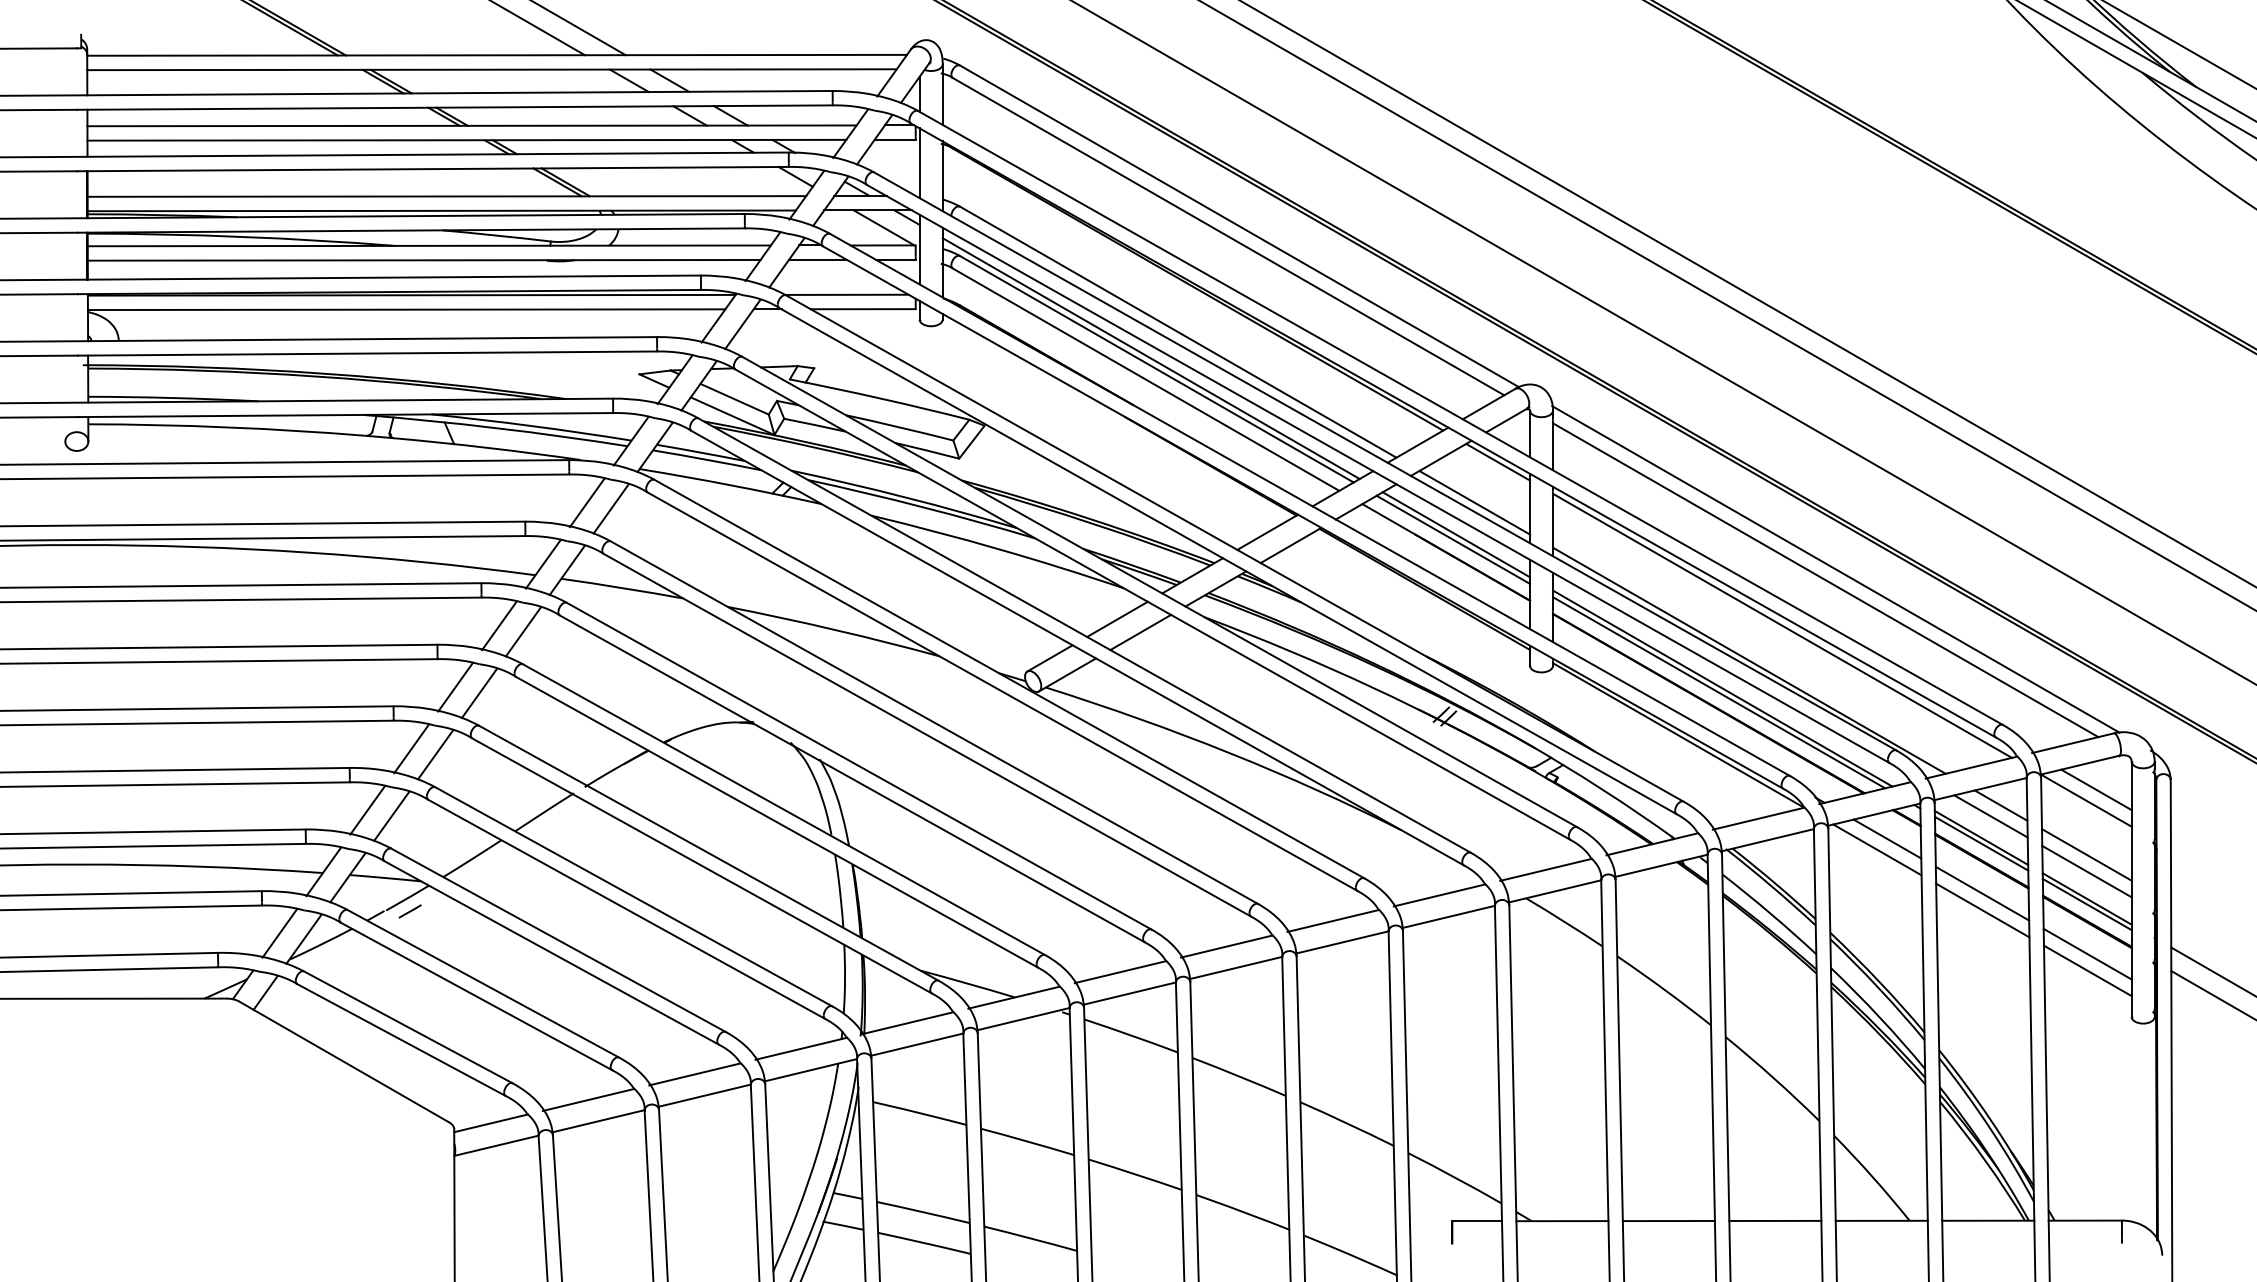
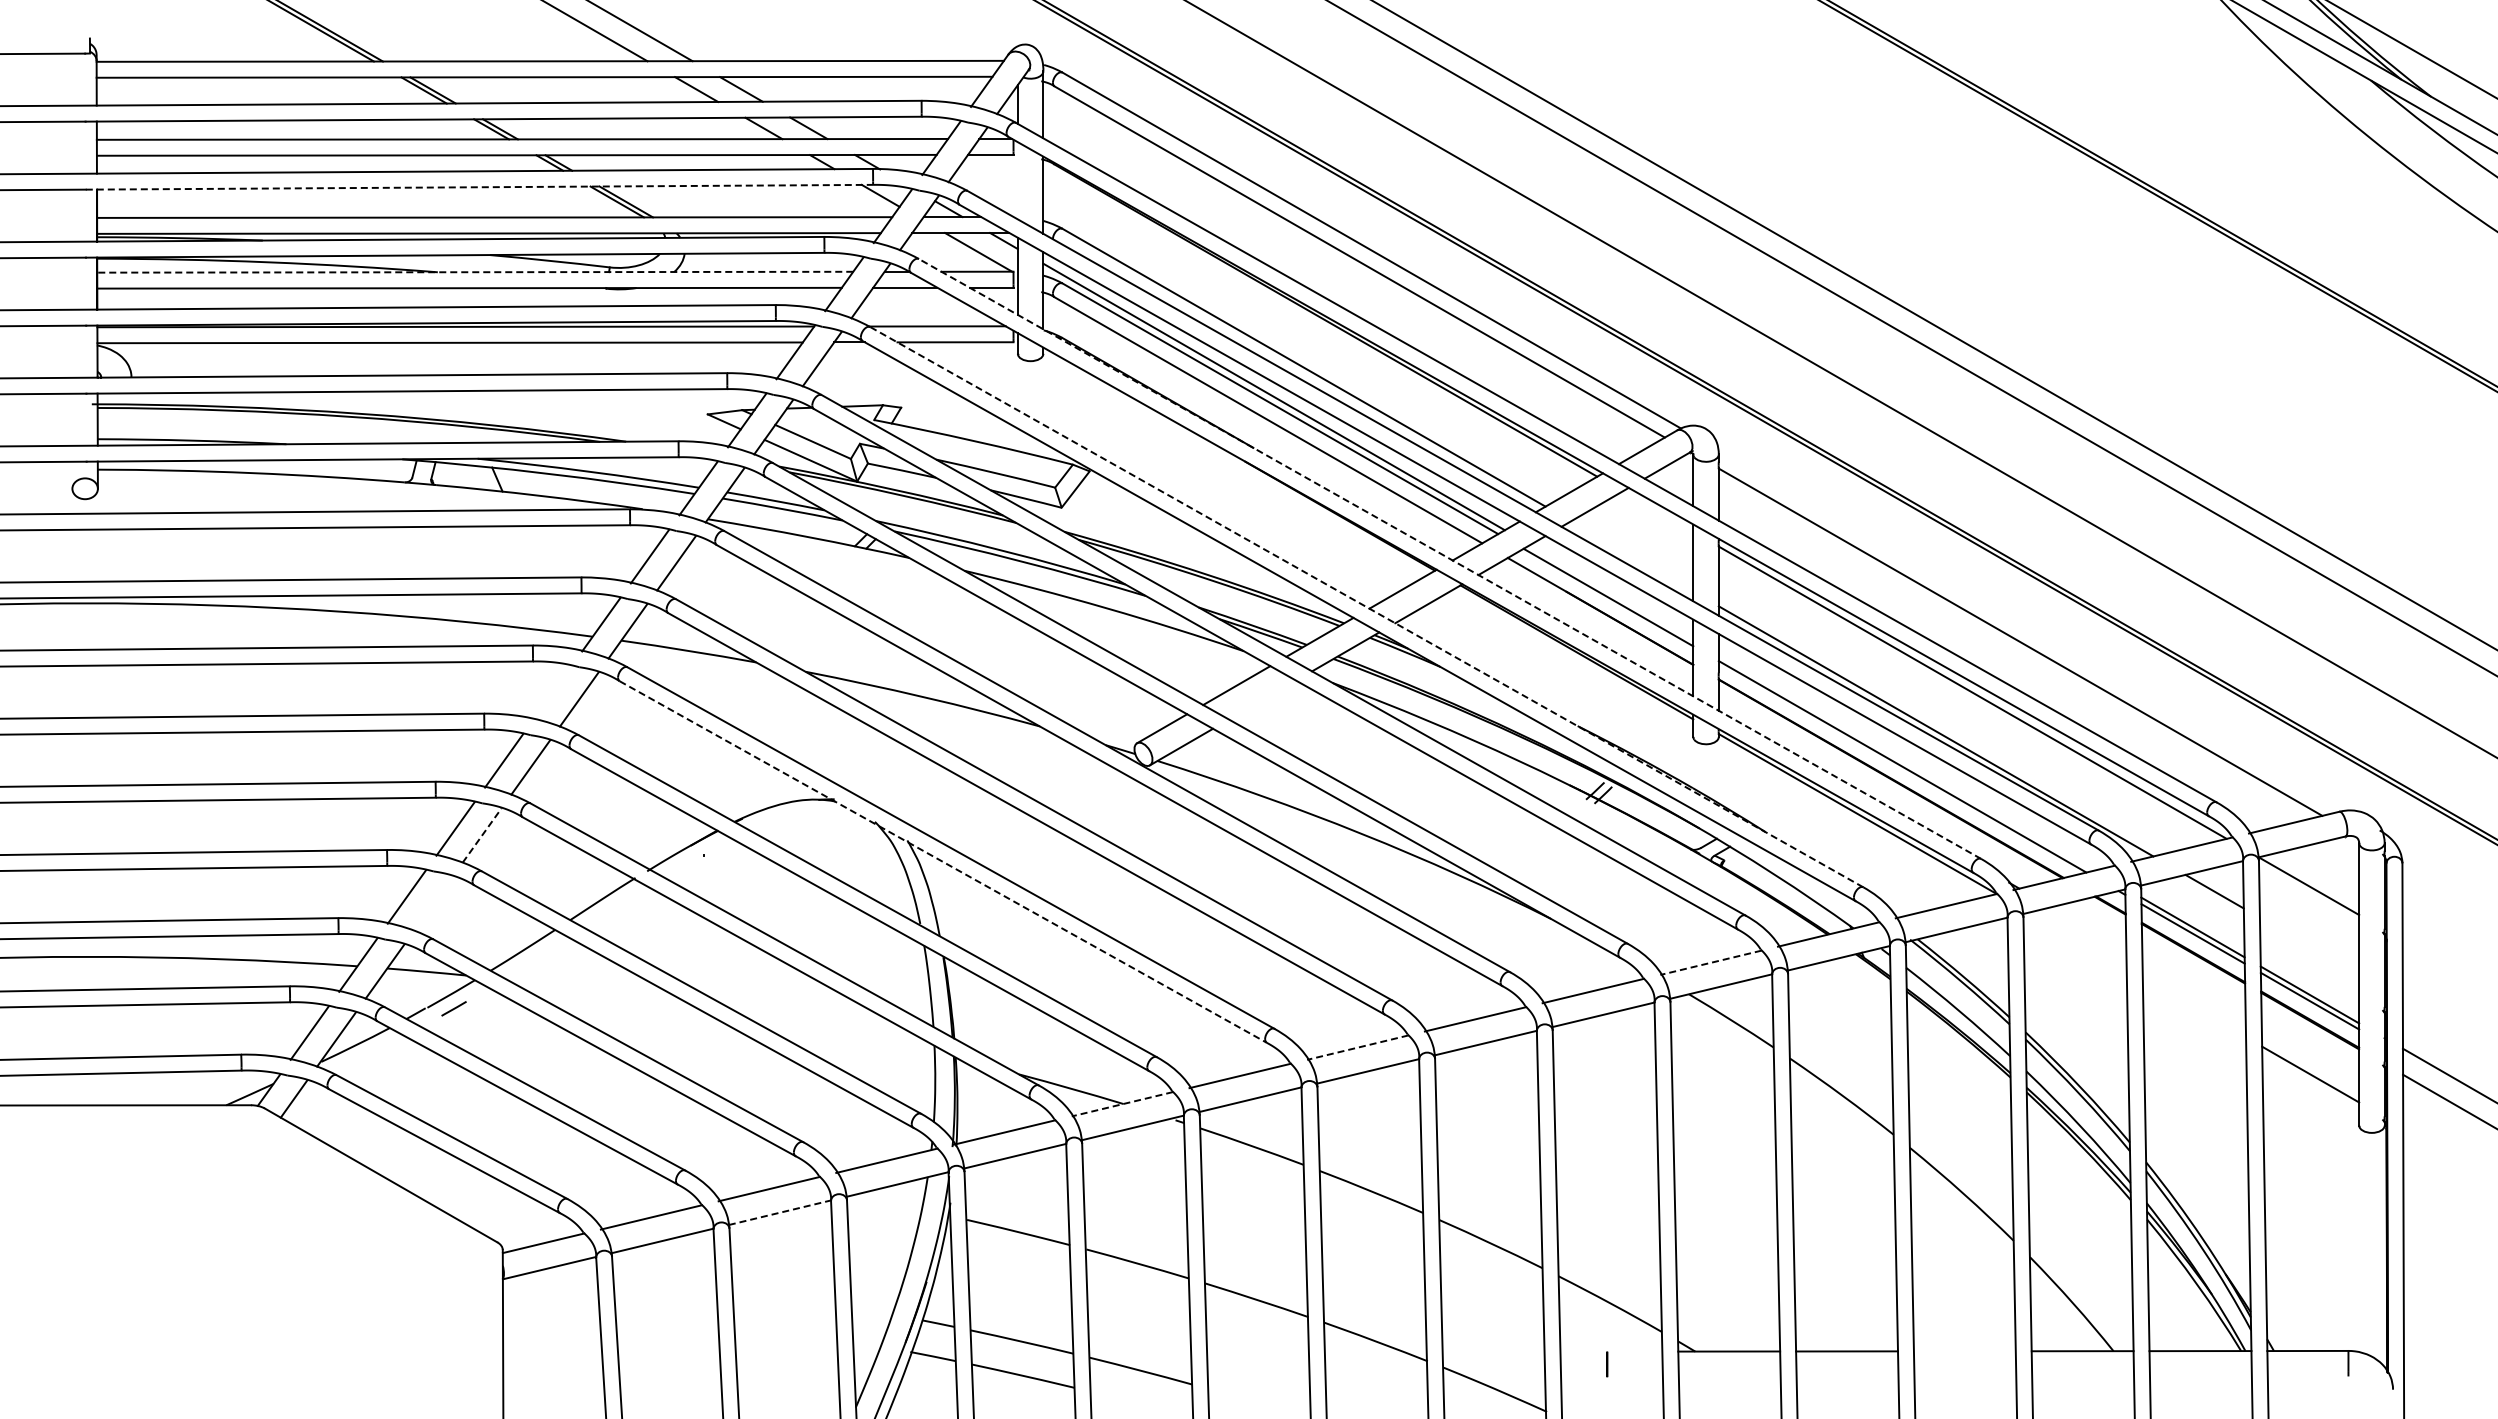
line: (919, 162) -> (1017, 180), removed
line: (433, 169) -> (479, 187), solid -> dashed
line: (429, 246) -> (475, 272), solid -> dashed
line: (1497, 462) -> (1657, 511), removed
line: (1475, 502) -> (1632, 556), removed
line: (1310, 504) -> (1450, 558), solid -> dashed
line: (1456, 534) -> (1611, 591), removed
line: (1234, 547) -> (1366, 606), solid -> dashed
line: (1835, 569) -> (2031, 630), removed
line: (499, 625) -> (552, 692), removed
line: (1140, 631) -> (1262, 699), removed
line: (1722, 687) -> (1906, 761), removed
line: (435, 754) -> (482, 835), solid -> dashed
line: (852, 779) -> (943, 862), solid -> dashed
line: (2096, 789) -> (2320, 873), removed
line: (391, 816) -> (433, 903), removed
line: (1990, 816) -> (2203, 903), removed
line: (1887, 838) -> (2088, 928), removed
line: (1877, 849) -> (2077, 940), removed
line: (2086, 854) -> (2309, 945), removed
line: (1545, 869) -> (1710, 962), solid -> dashed
line: (2086, 871) -> (2309, 964), removed
line: (1981, 893) -> (2193, 988), removed
line: (1982, 910) -> (2194, 1007), removed
line: (1226, 946) -> (1357, 1047), solid -> dashed
line: (2087, 954) -> (2310, 1056), removed
line: (1013, 997) -> (1121, 1104), solid -> dashed
line: (704, 1095) -> (779, 1212), solid -> dashed
line: (1476, 1221) -> (1634, 1351), removed
line: (1775, 1221) -> (1964, 1351), removed

